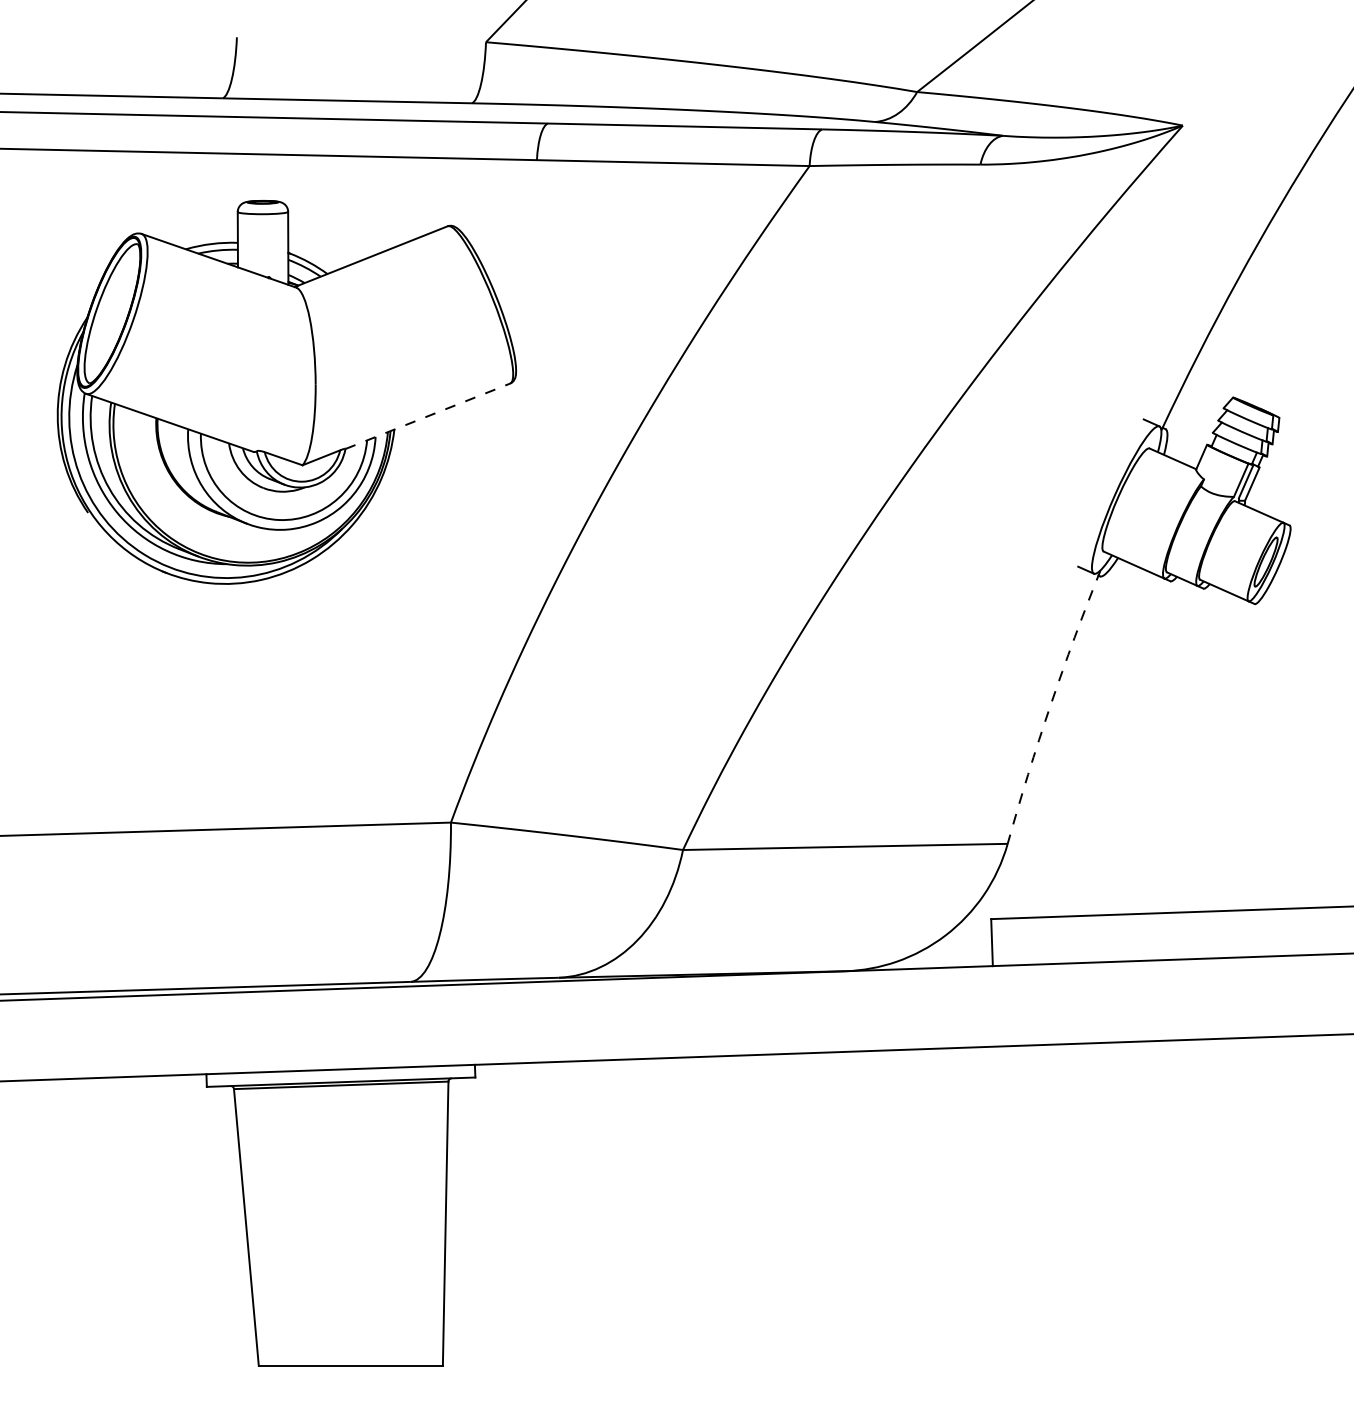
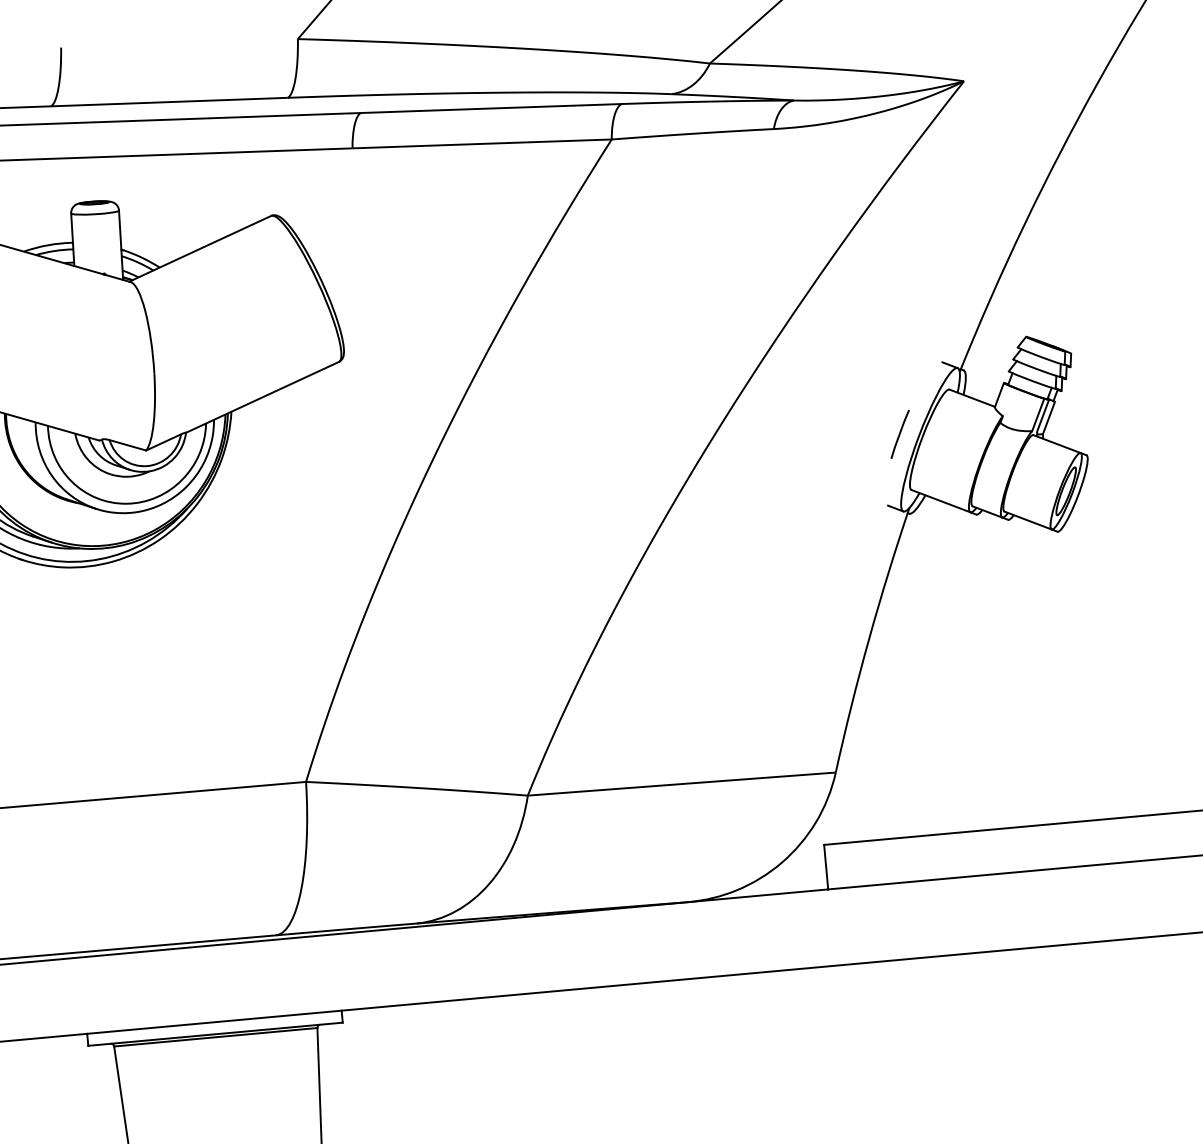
line: (427, 416) -> (262, 397), dashed -> solid
line: (1094, 492) -> (899, 434), added
arc: (1050, 705) -> (869, 638), dashed -> solid

